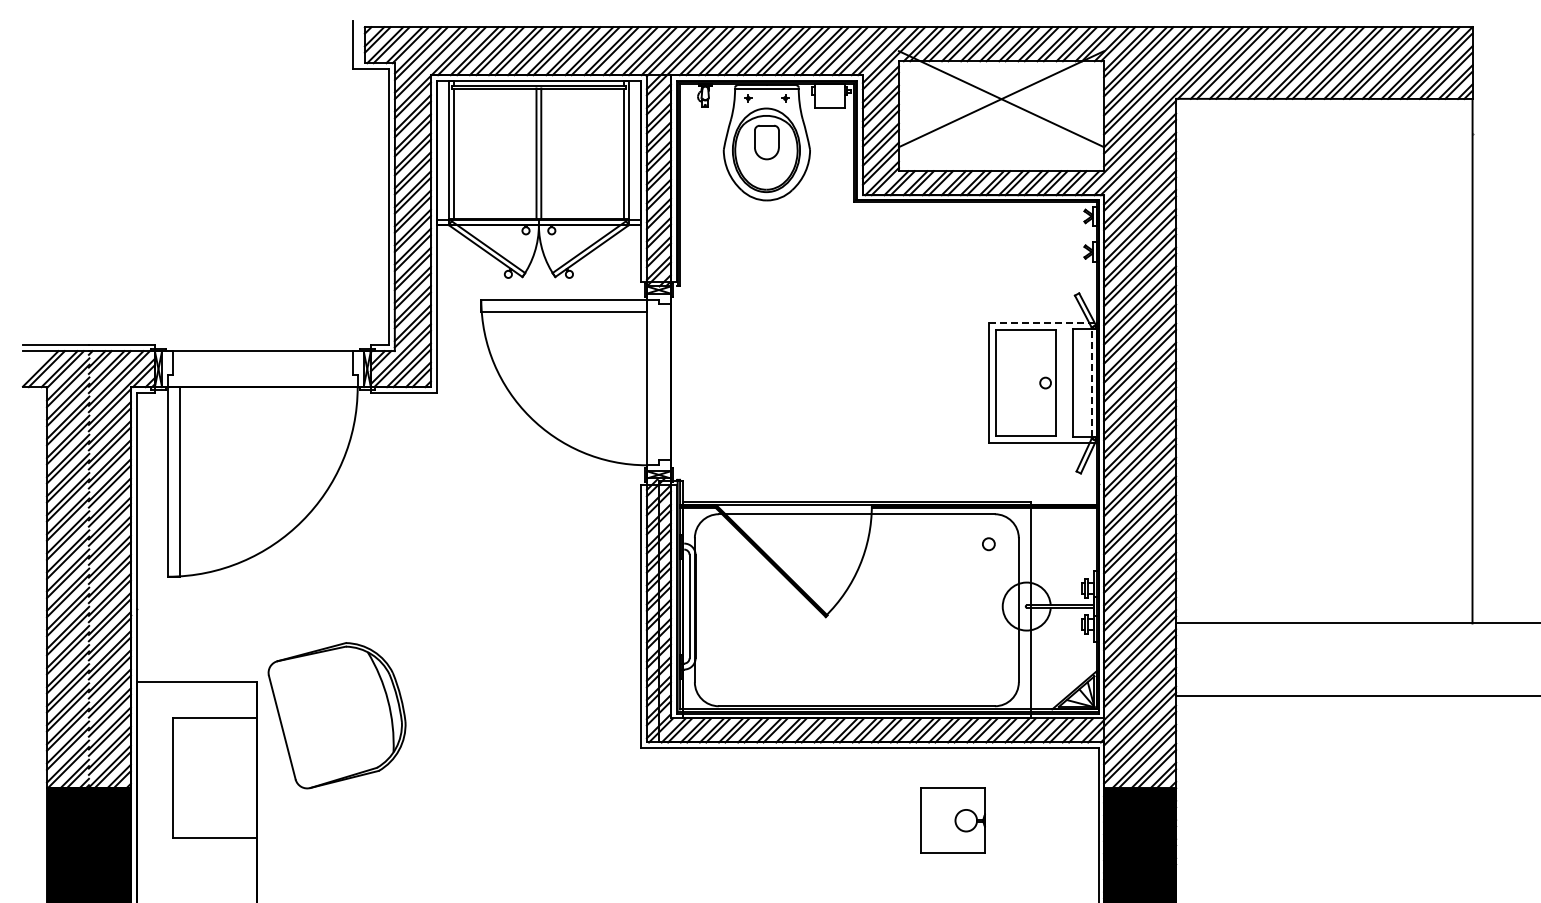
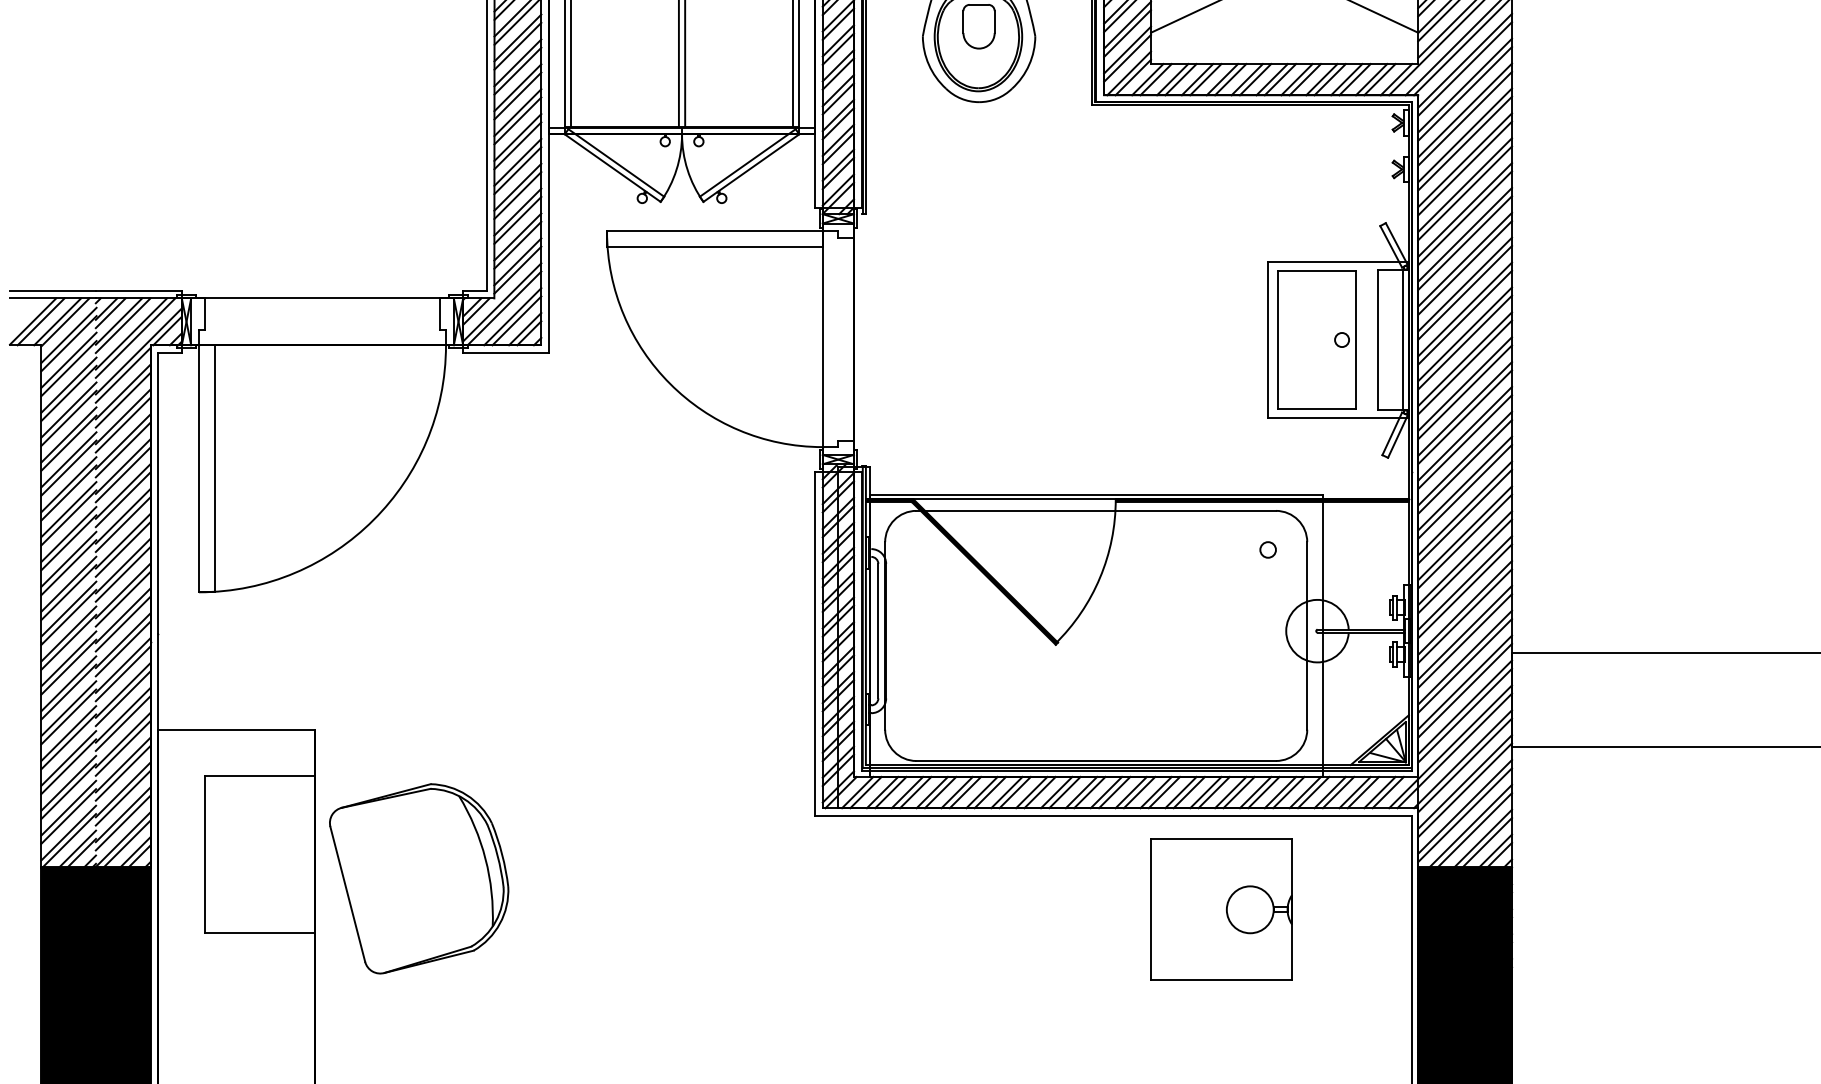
line: (1043, 323) -> (1339, 262), dashed -> solid
line: (1092, 382) -> (1403, 339), dashed -> solid
part: (336, 715) -> (418, 878), moved
part: (952, 820) -> (1220, 909), size x1.67

